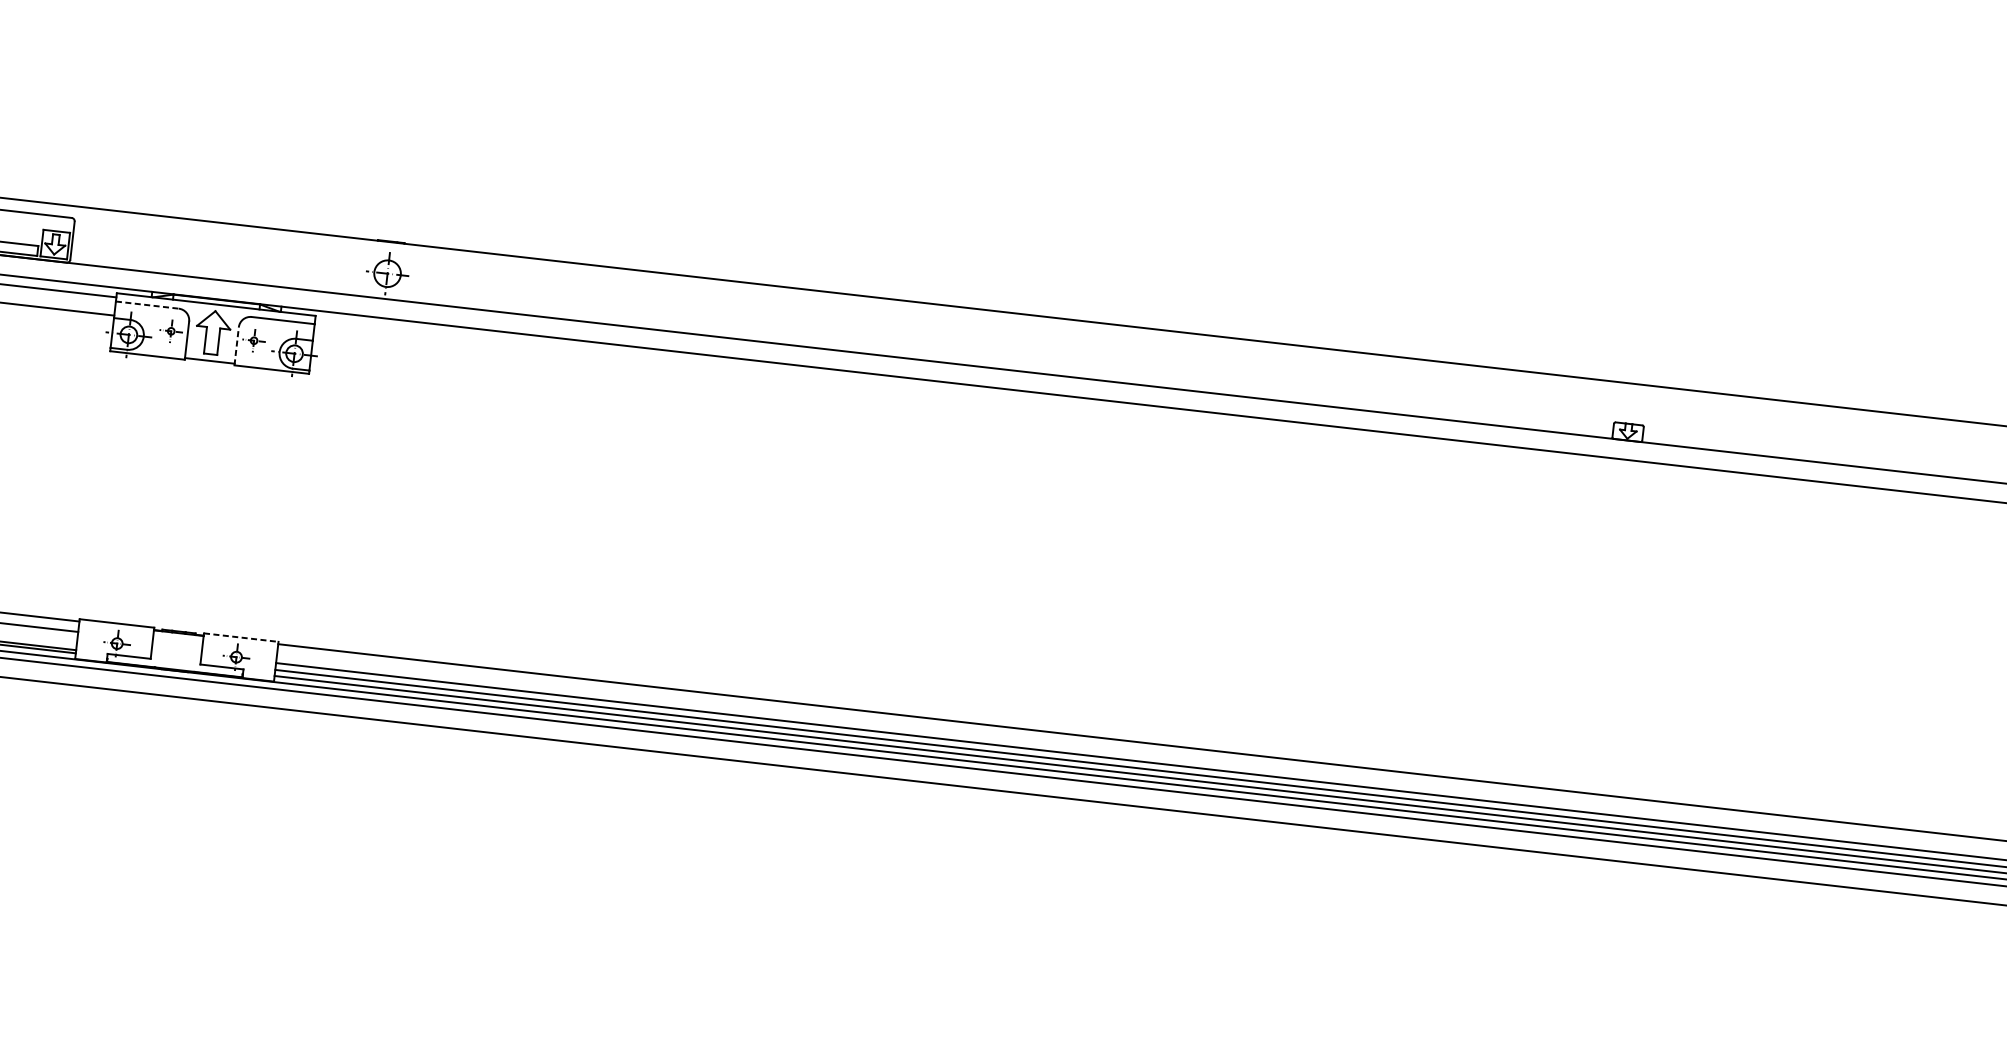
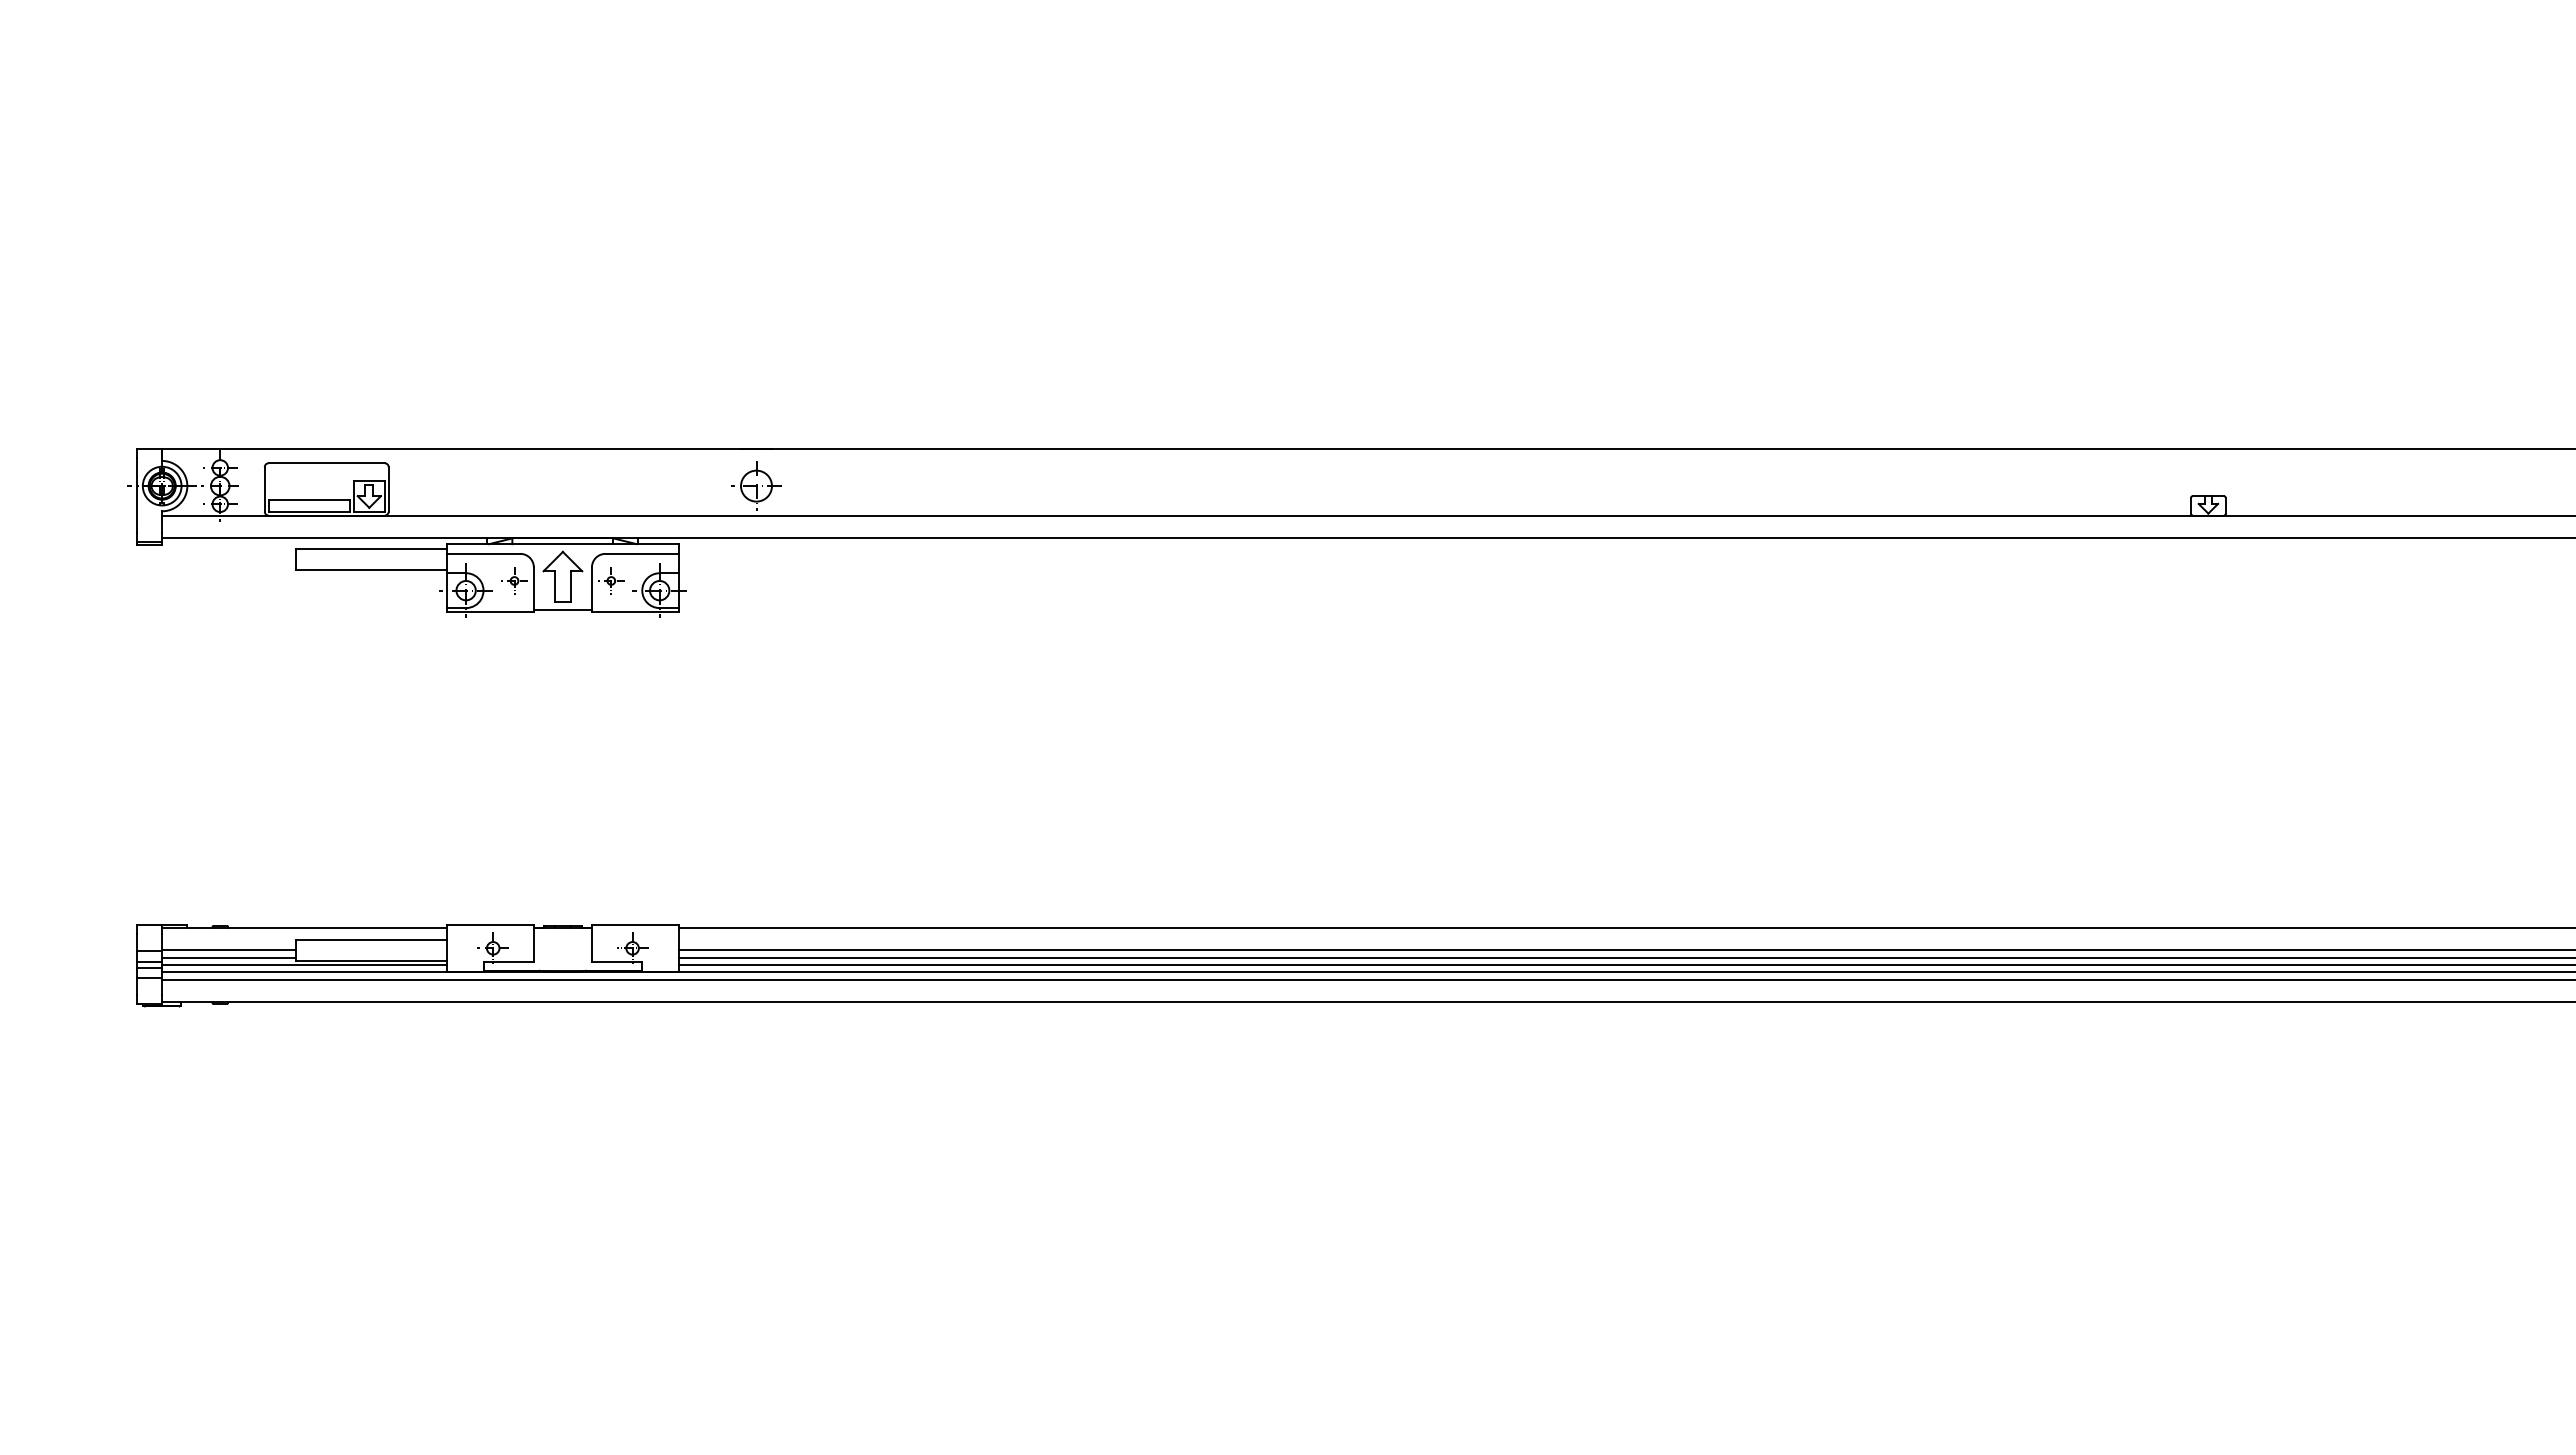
line: (147, 304) -> (483, 553), dashed -> solid
line: (236, 346) -> (591, 589), dashed -> solid
line: (241, 637) -> (635, 925), dashed -> solid

